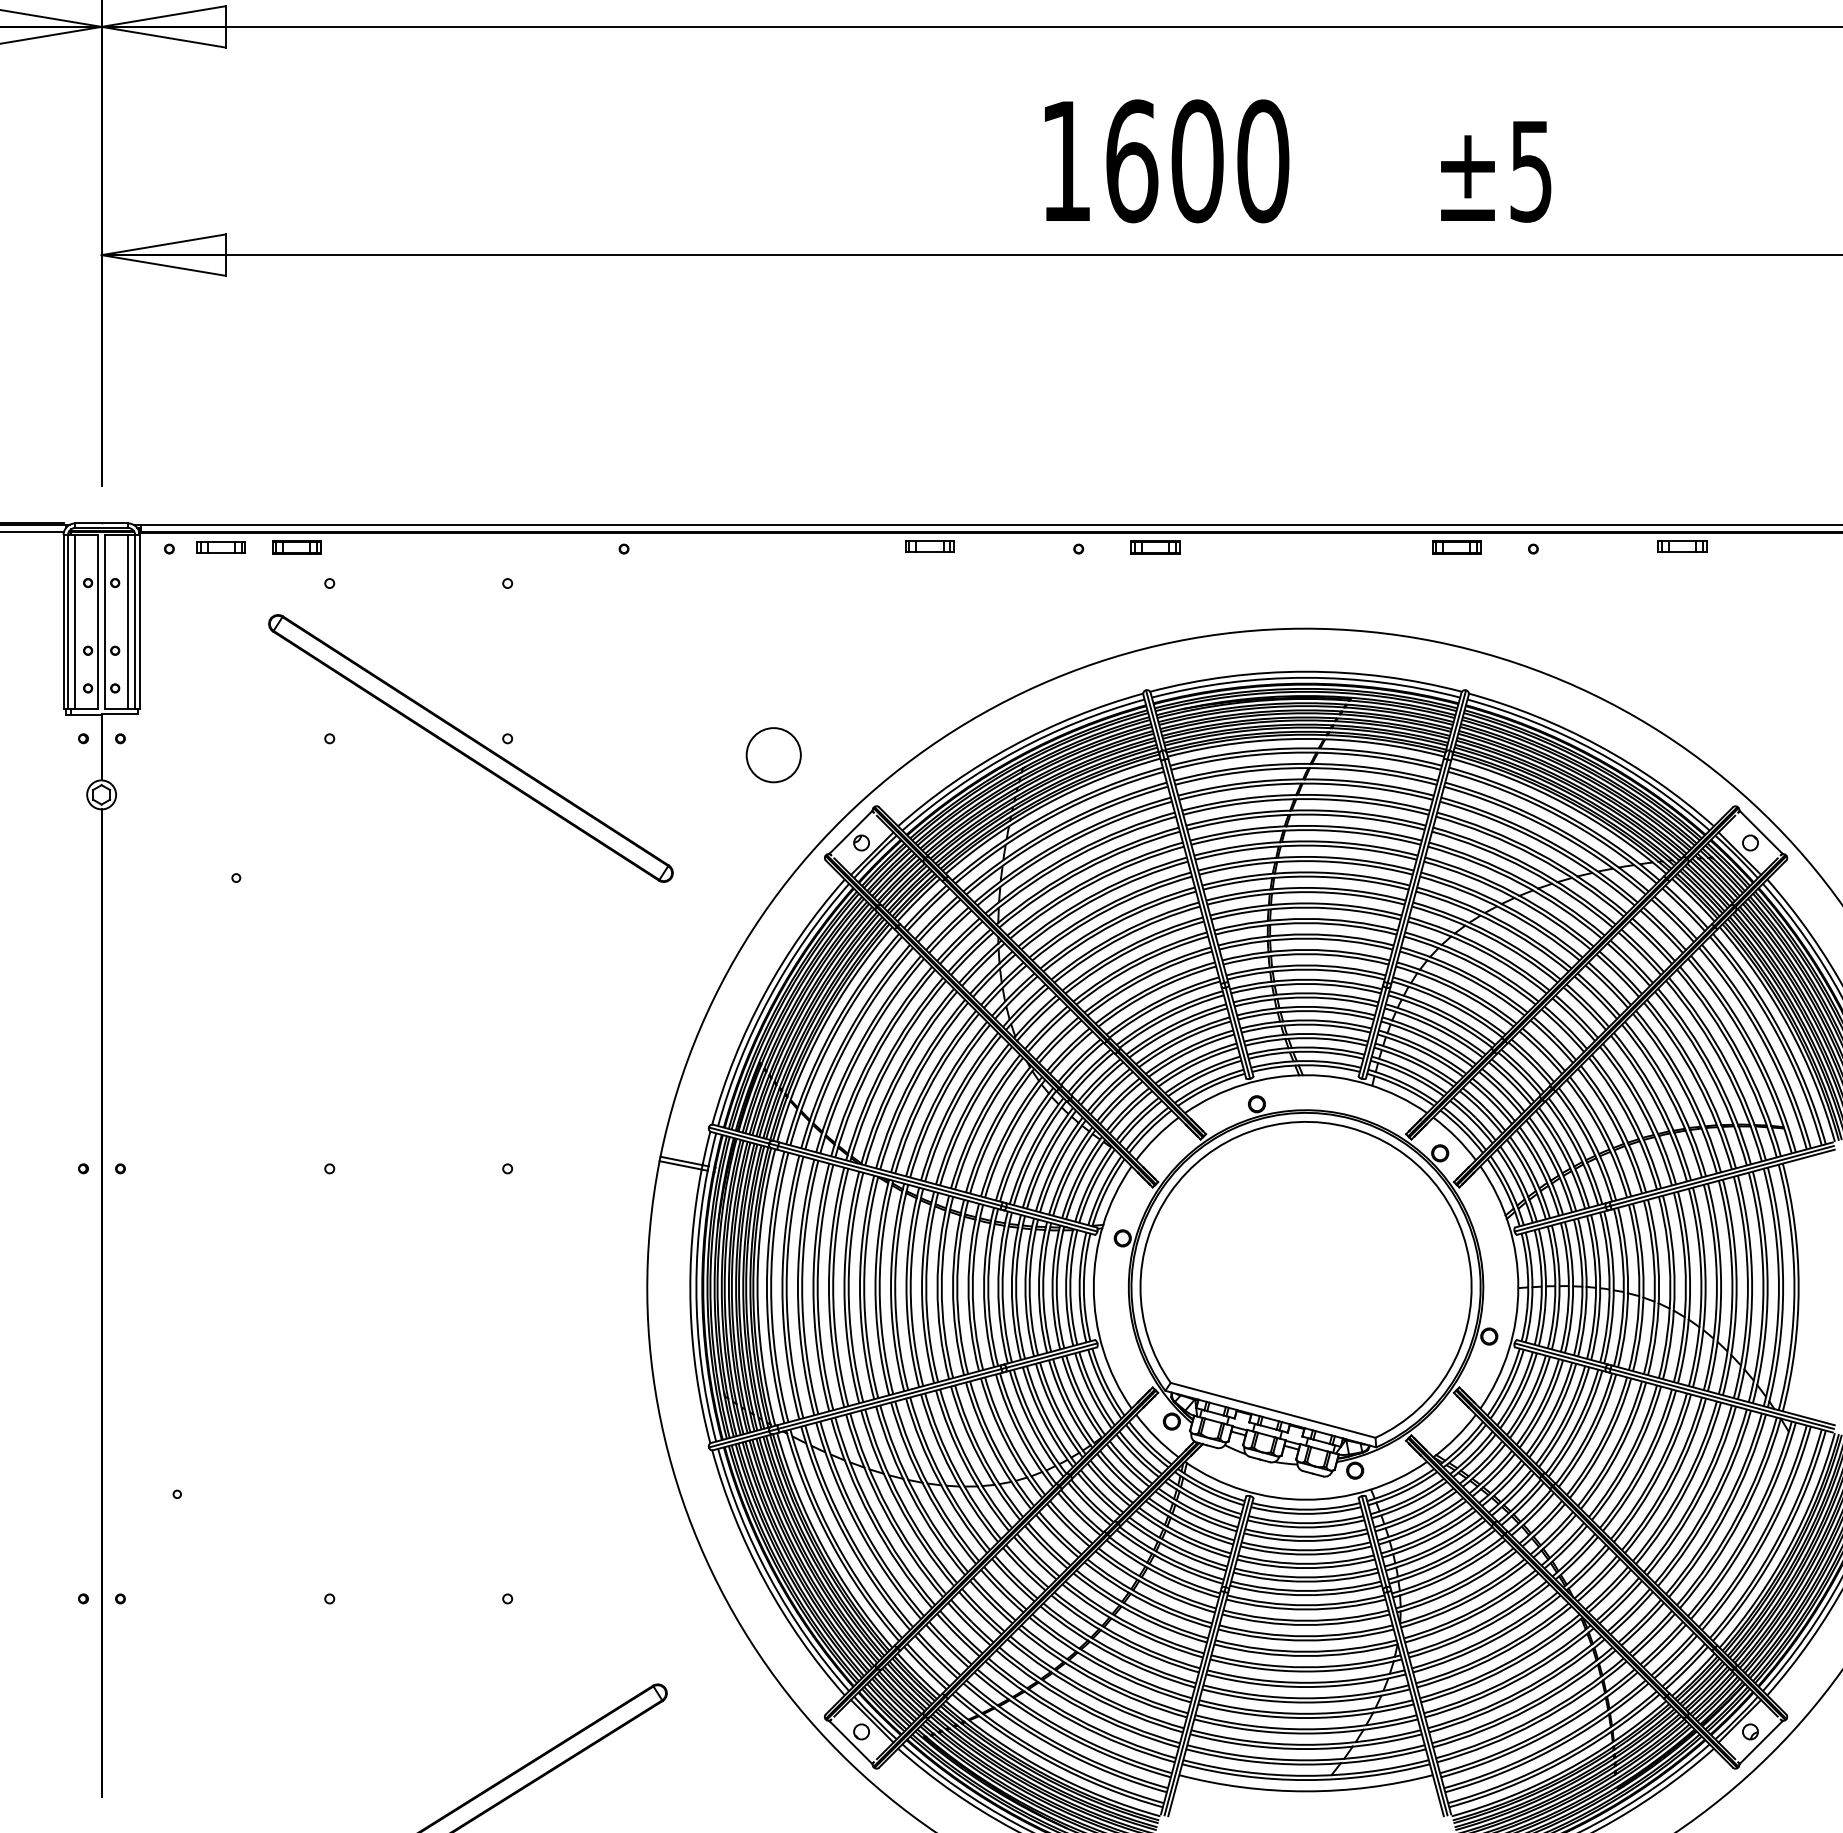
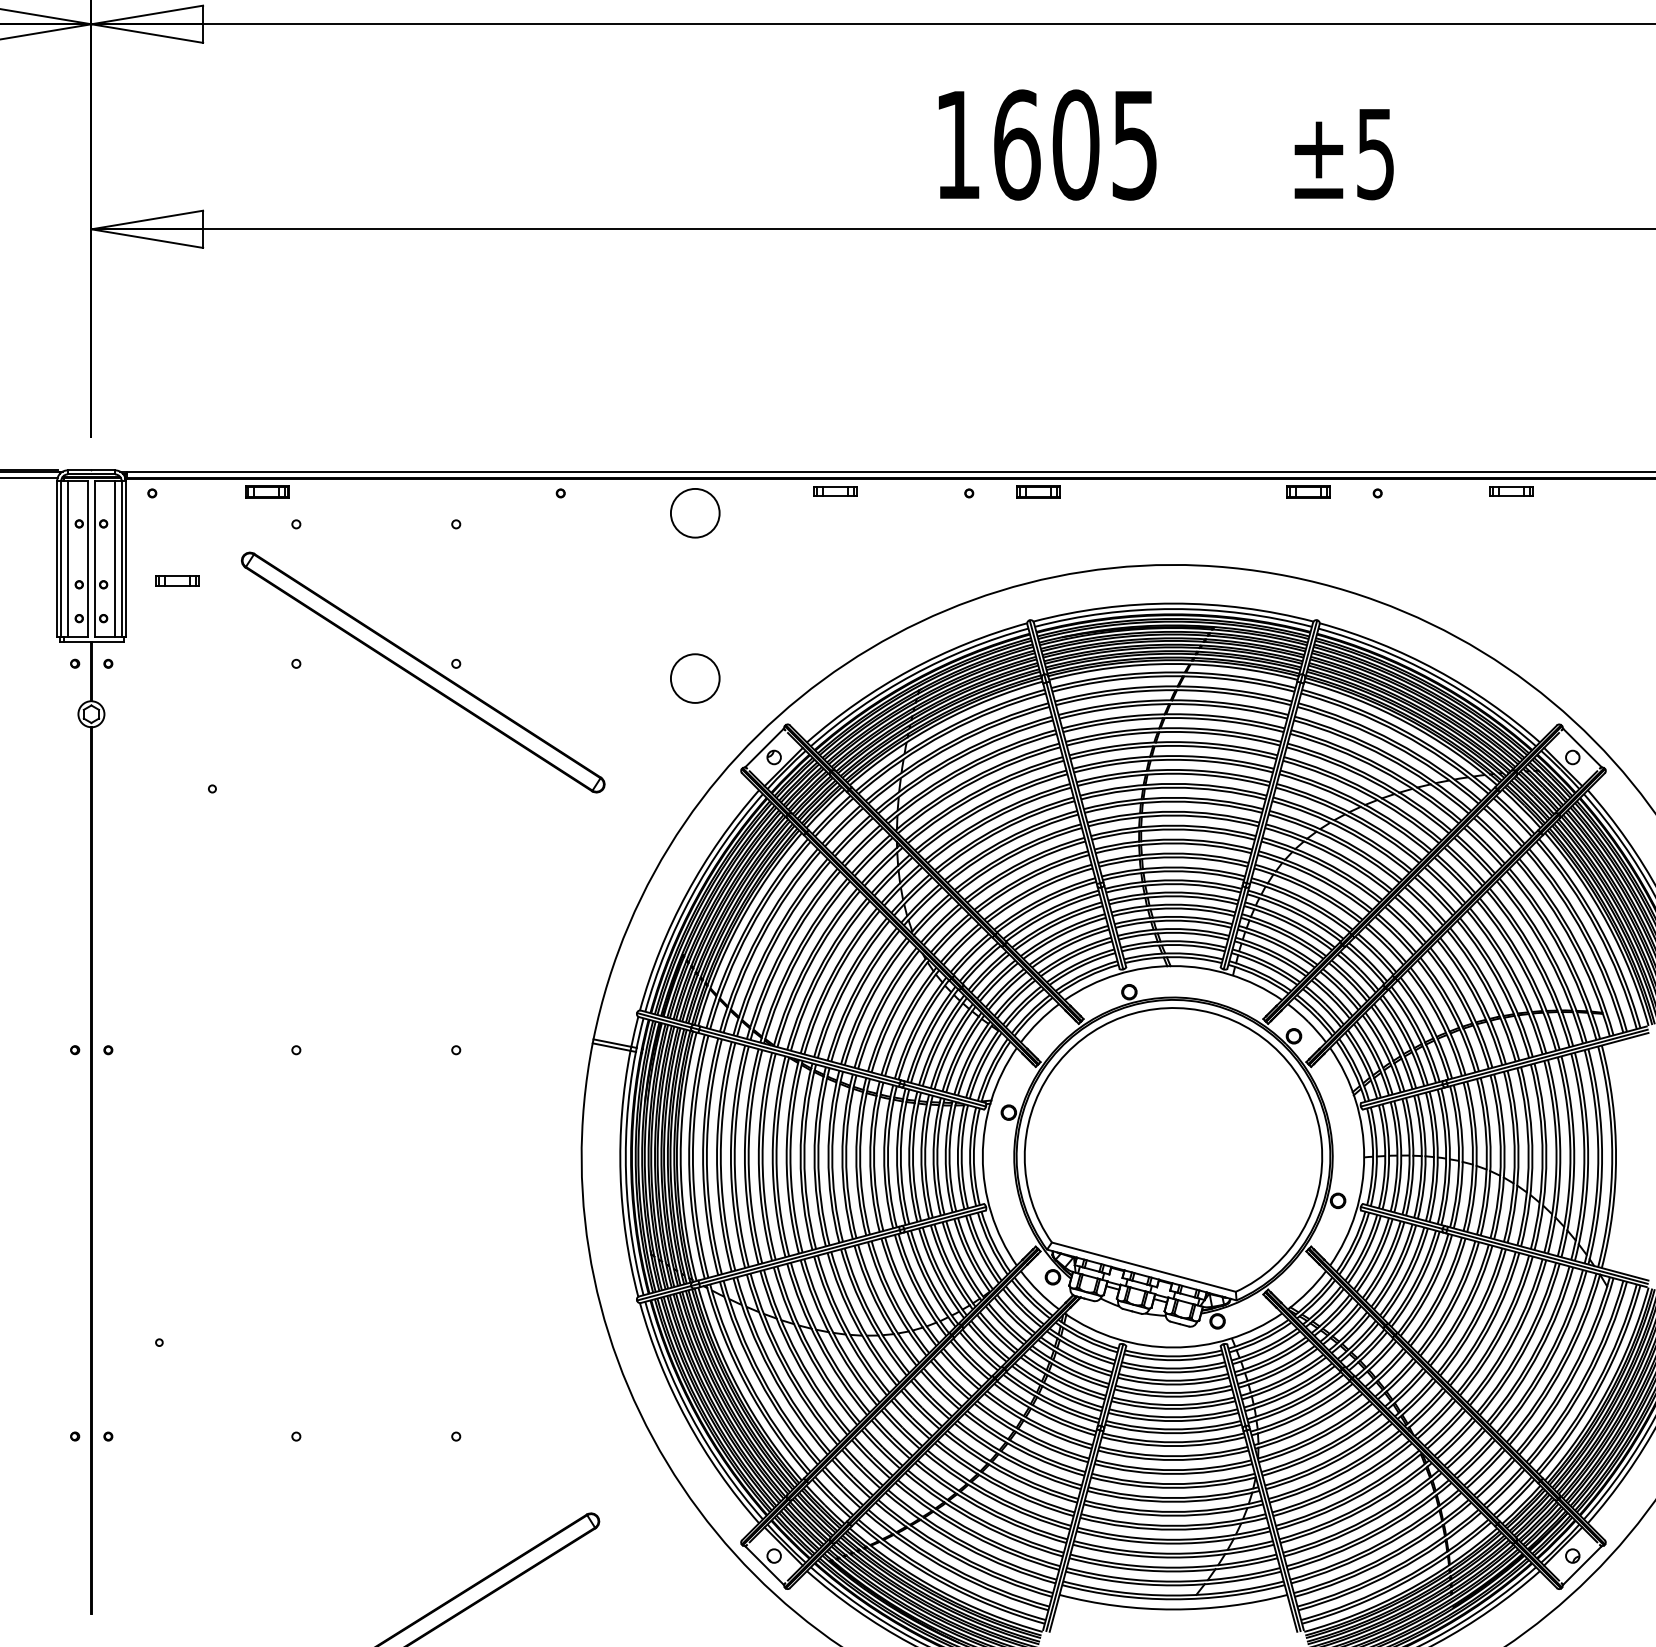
text: (1263, 161) -> (1135, 145), 1600 -> 1605
part: (220, 547) -> (176, 580), moved
circle: (773, 571) -> (695, 513), added

